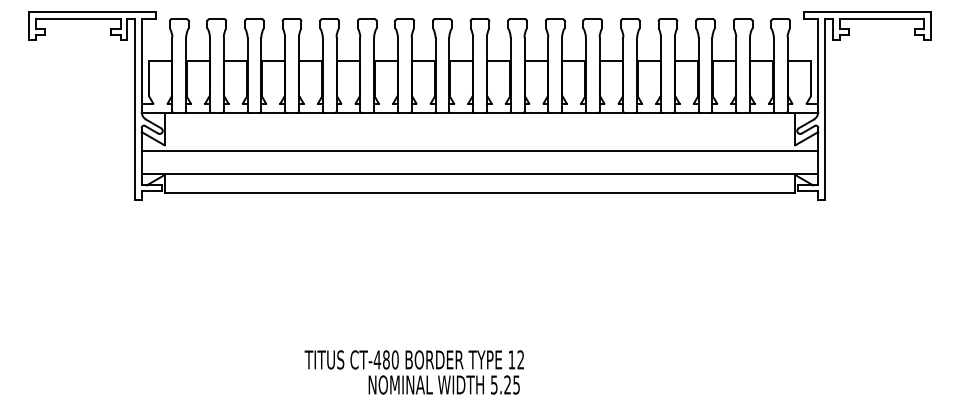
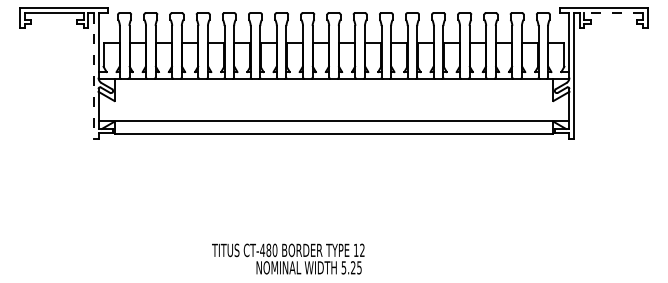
line: (881, 19) -> (613, 13), solid -> dashed
line: (134, 110) -> (93, 76), solid -> dashed
line: (479, 150) -> (333, 104), removed

